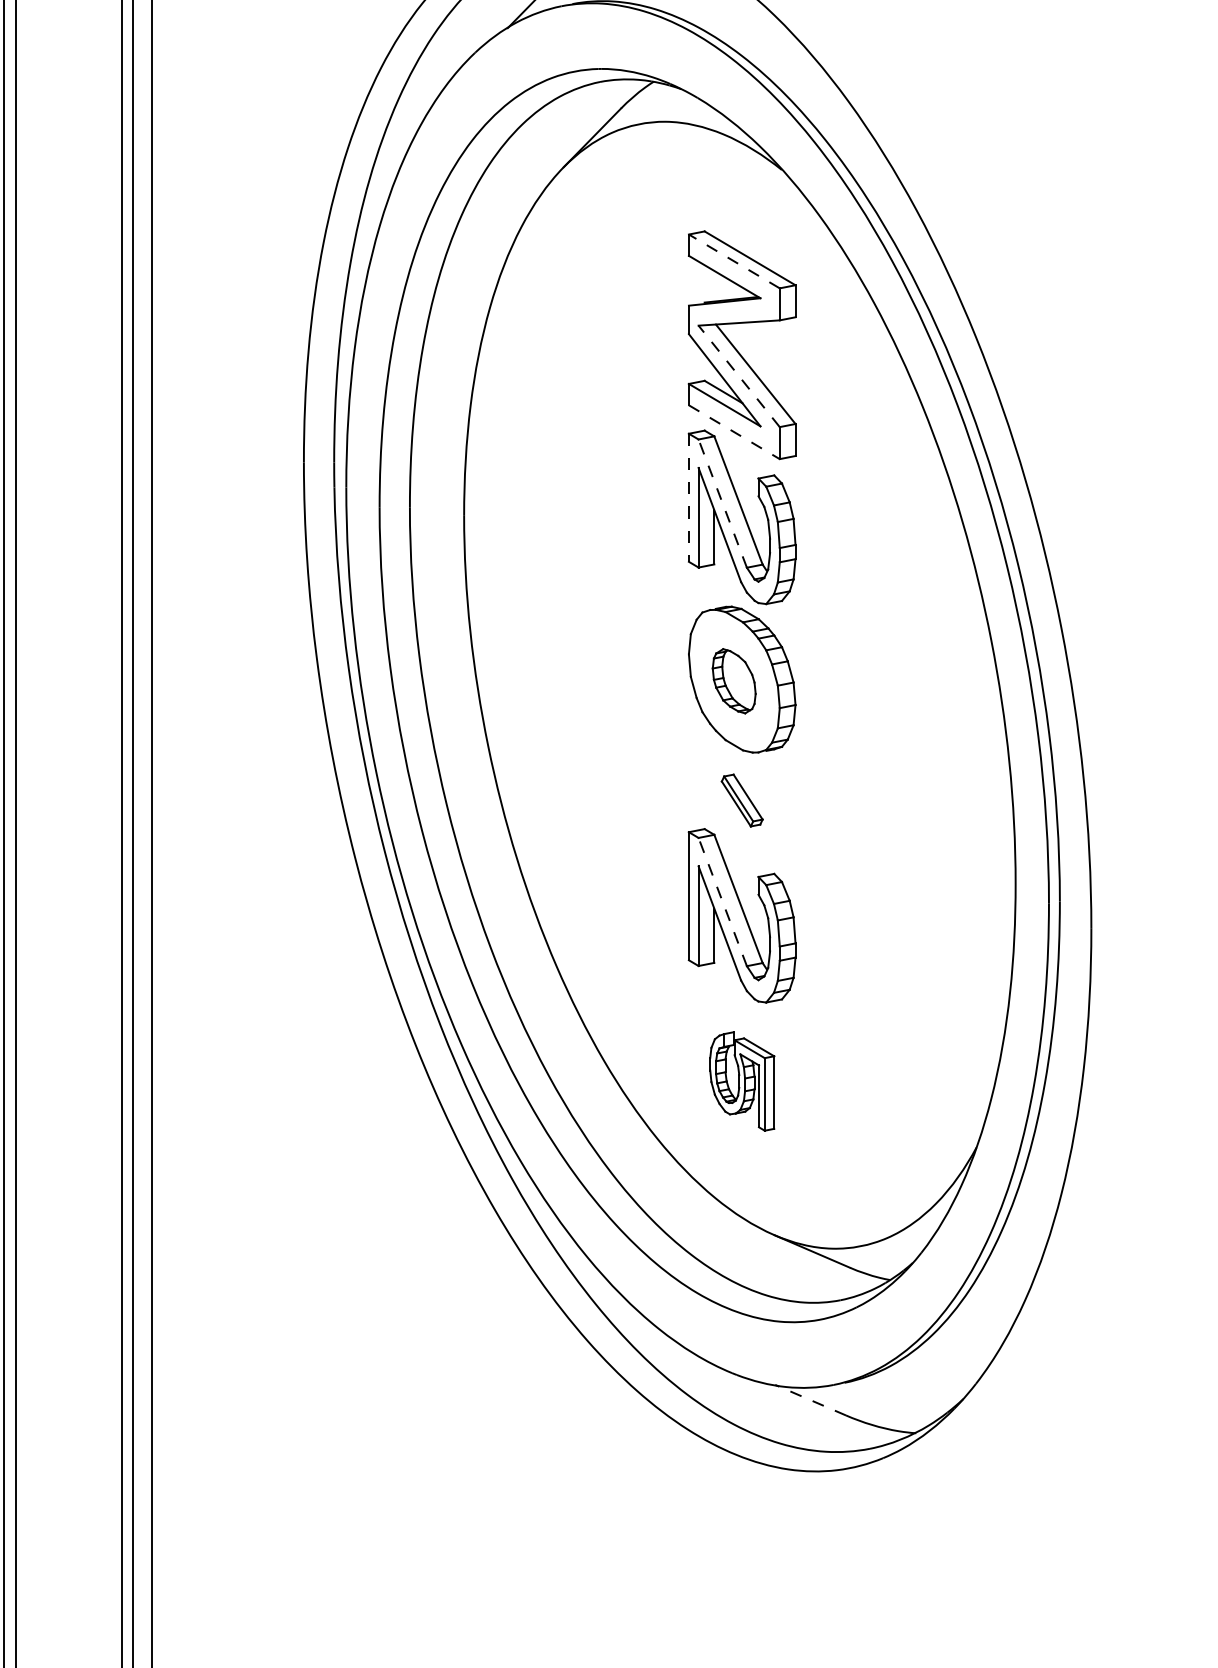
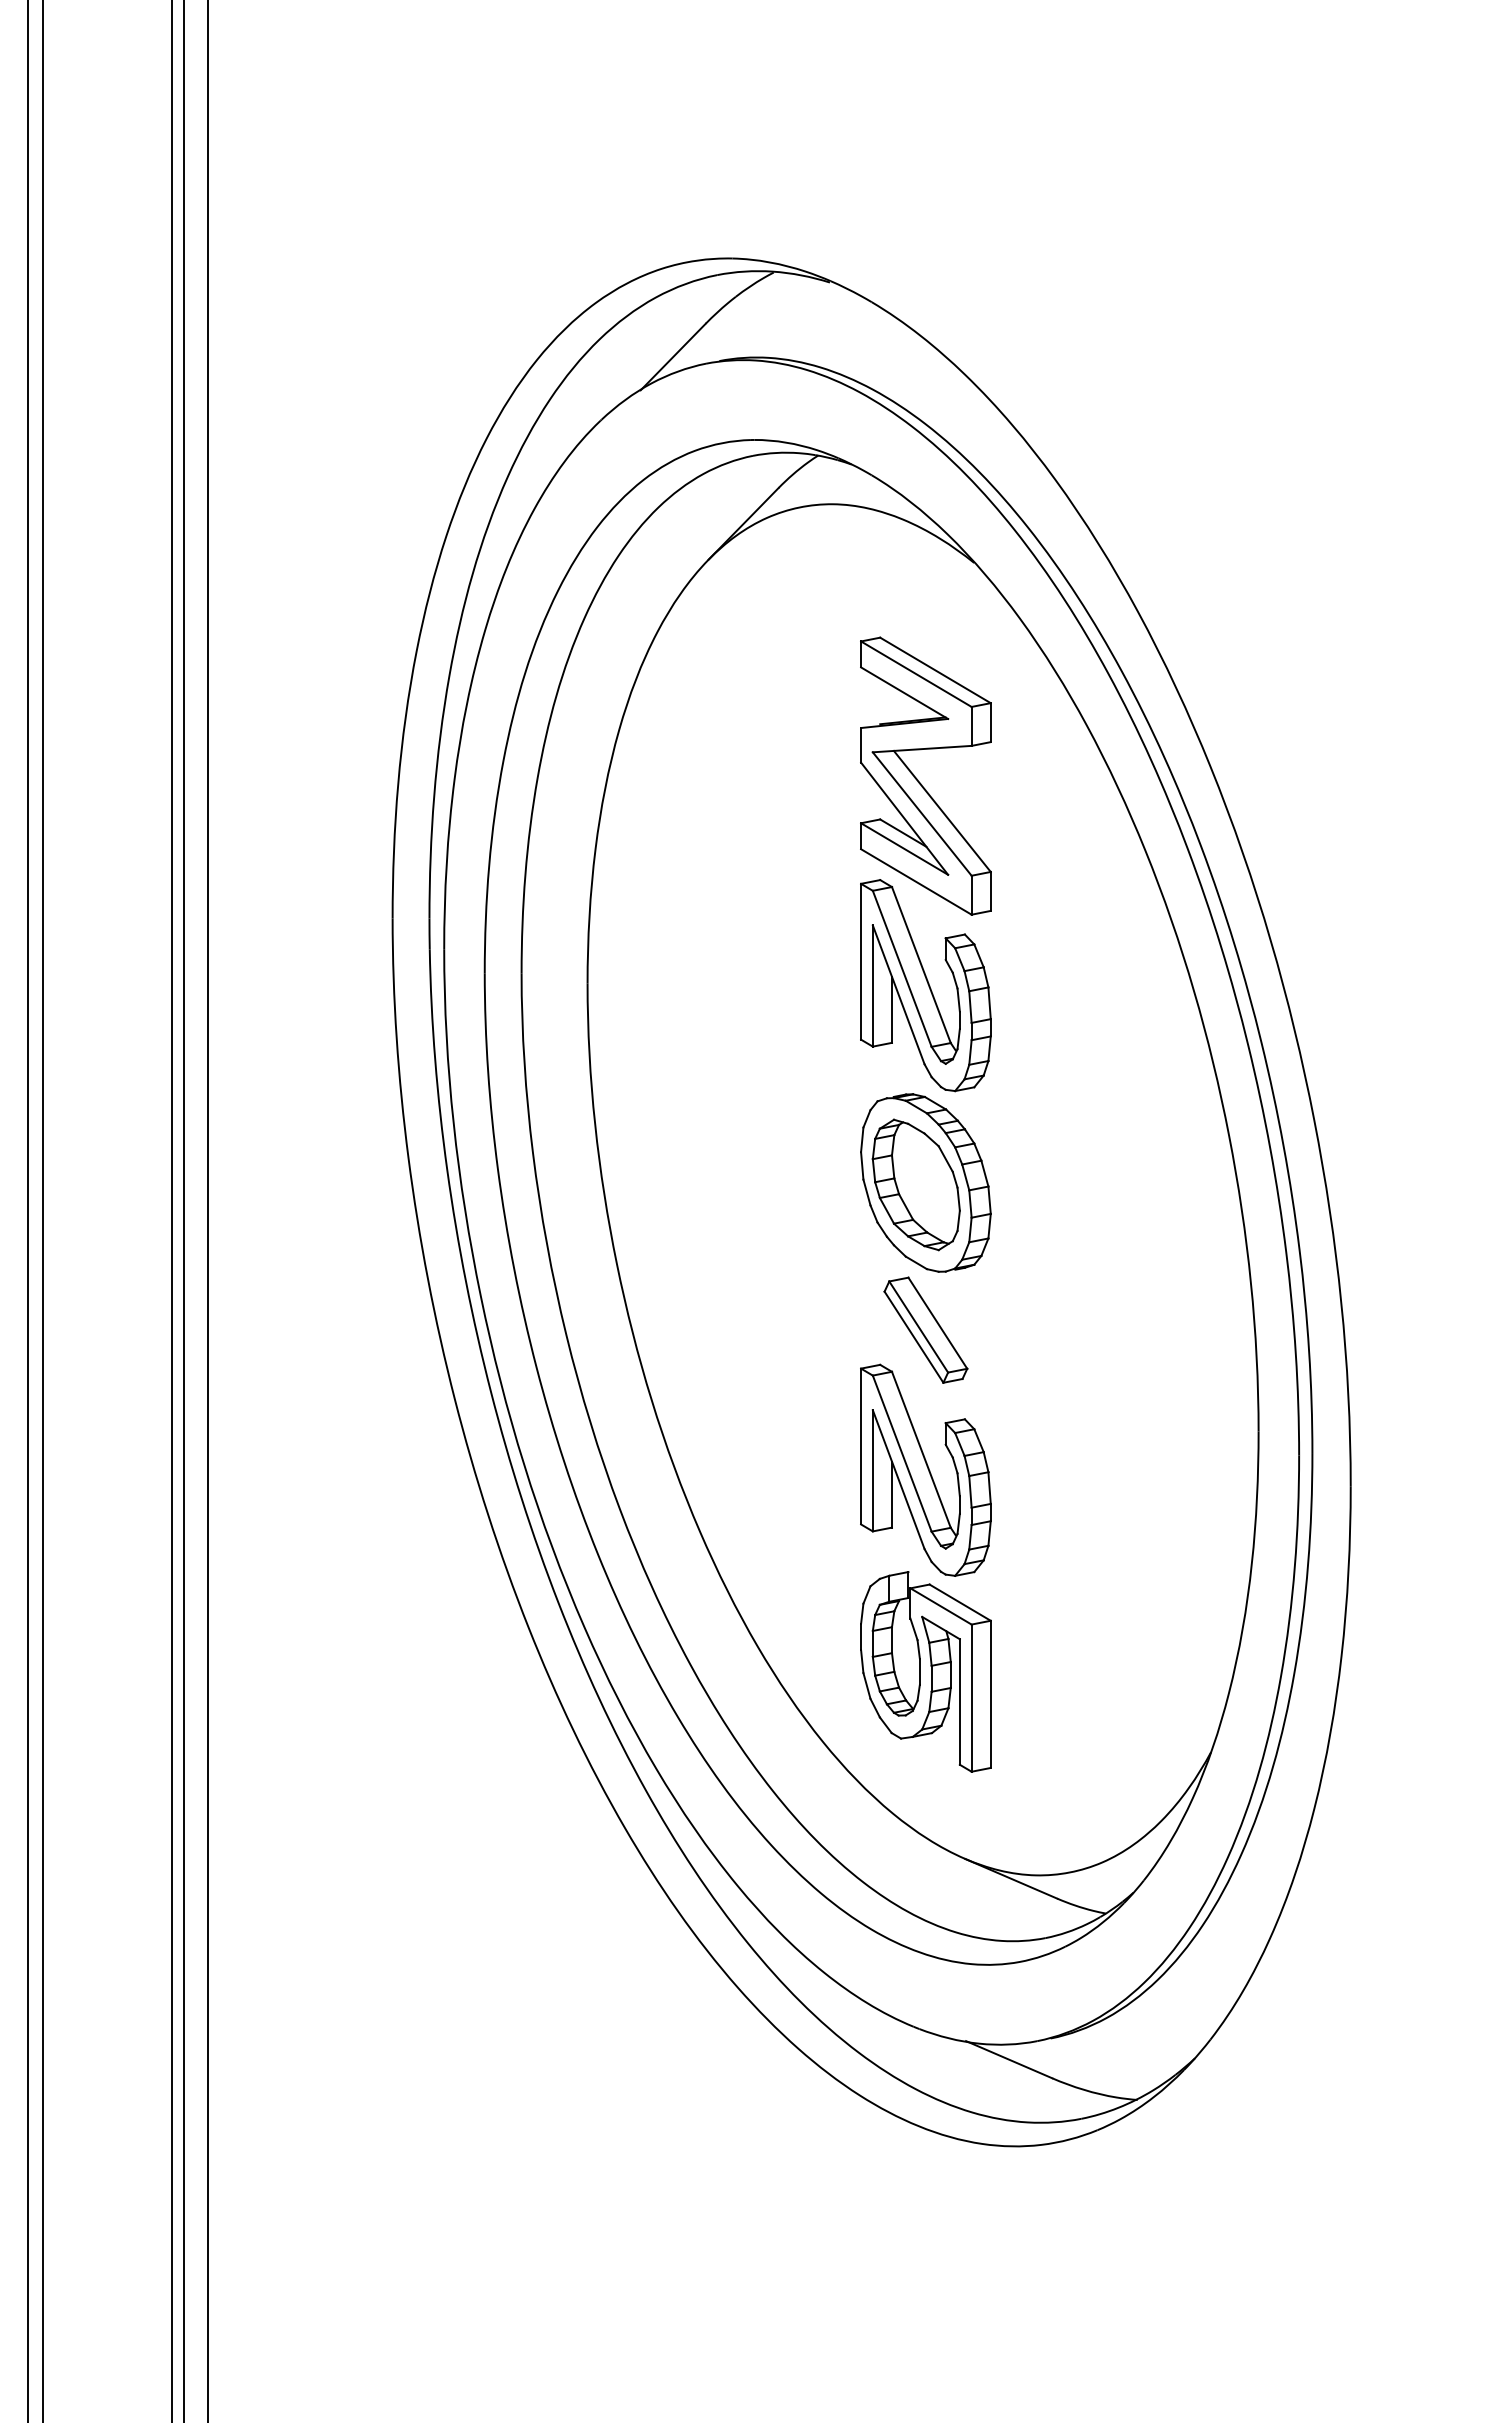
line: (733, 260) -> (915, 673), dashed -> solid
line: (738, 375) -> (921, 813), dashed -> solid
line: (734, 432) -> (916, 882), dashed -> solid
line: (689, 497) -> (861, 961), dashed -> solid
line: (722, 503) -> (902, 968), dashed -> solid
part: (733, 680) -> (915, 1184), size x1.67
part: (741, 800) -> (925, 1329), size x1.67
line: (722, 901) -> (902, 1453), dashed -> solid
part: (741, 1081) -> (925, 1671), size x1.67
line: (810, 1400) -> (1009, 2059), dashed -> solid

